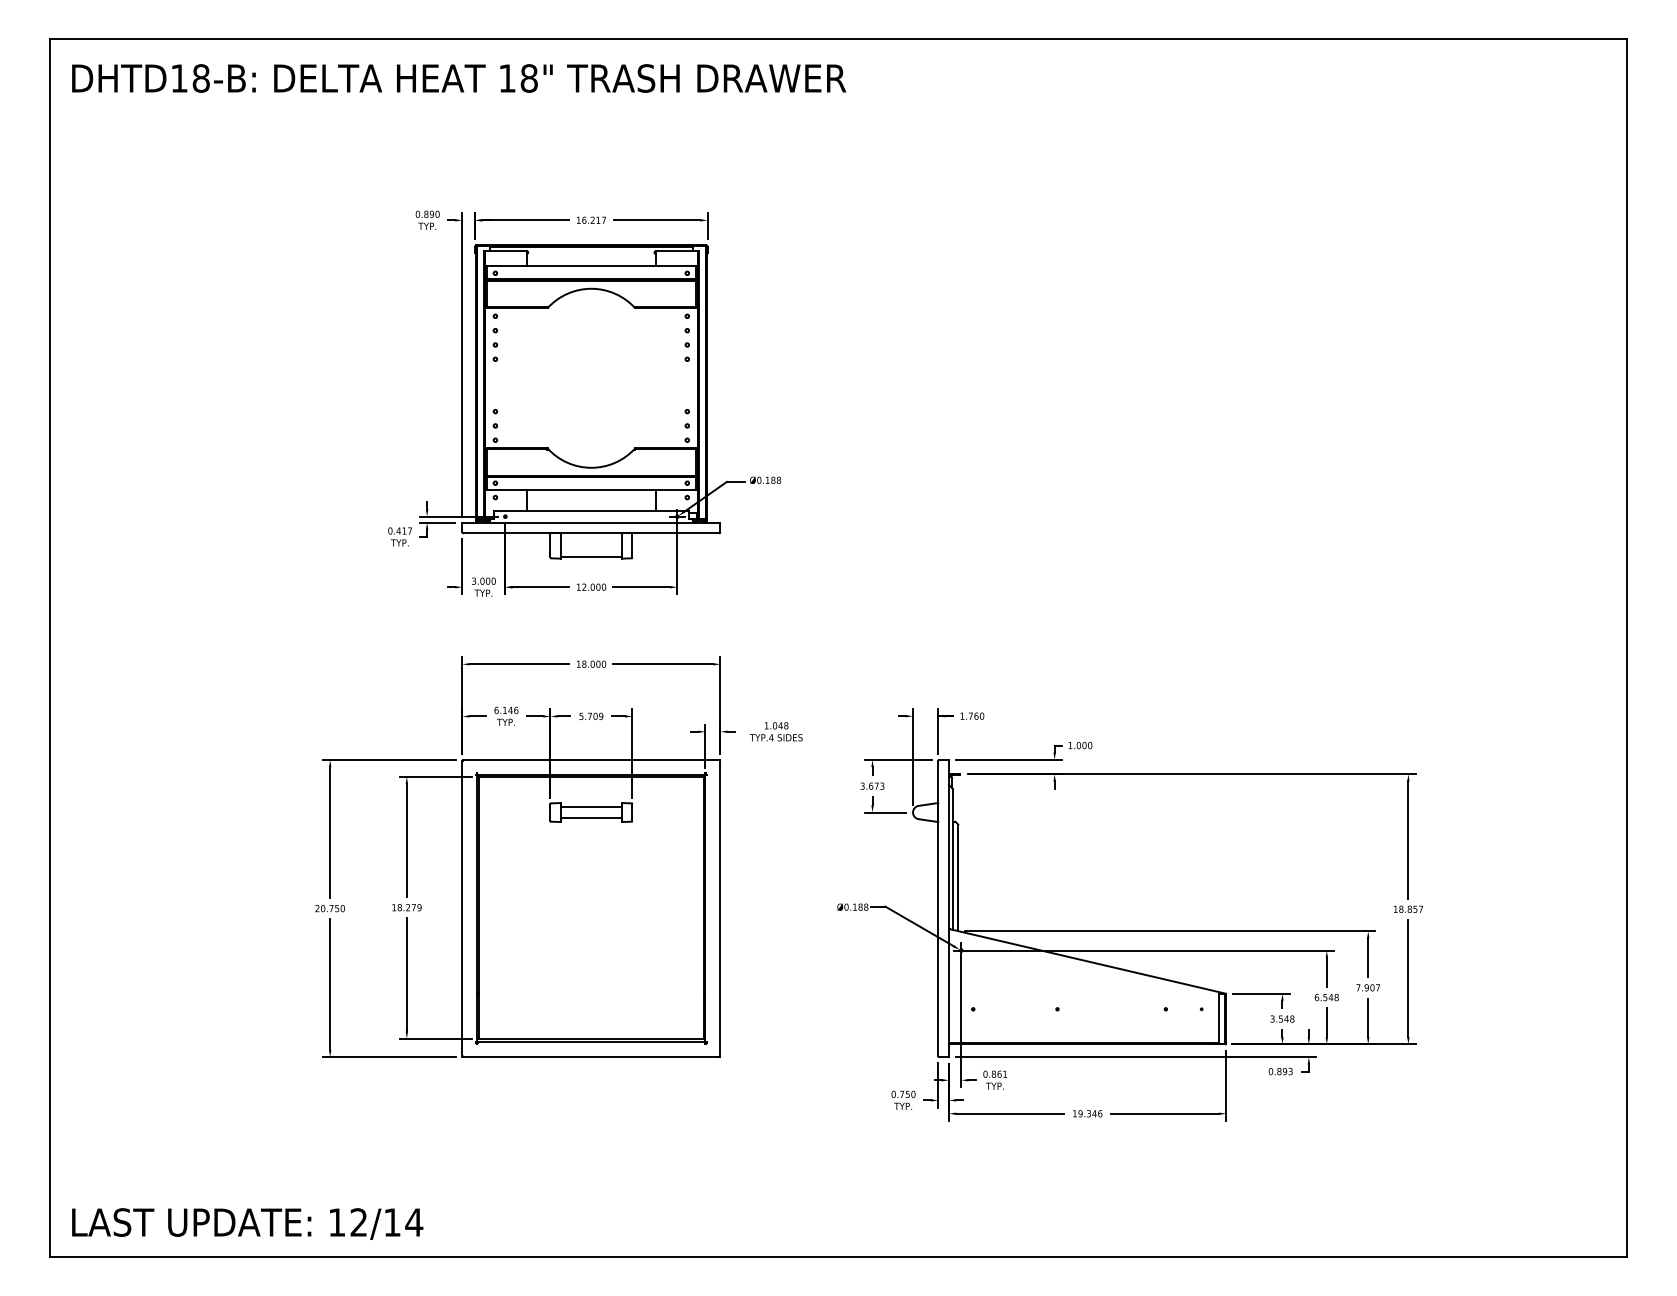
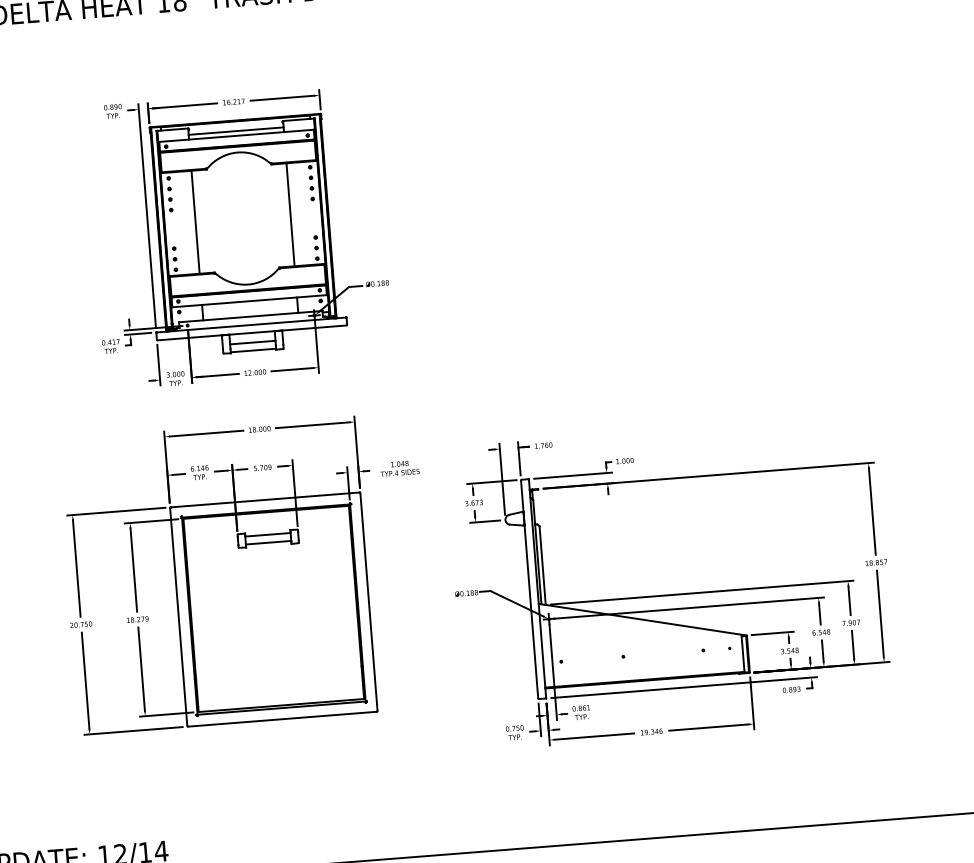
line: (591, 259) -> (236, 130), added
line: (527, 378) -> (195, 222), added
line: (655, 378) -> (290, 214), added
line: (591, 546) -> (252, 342), added

